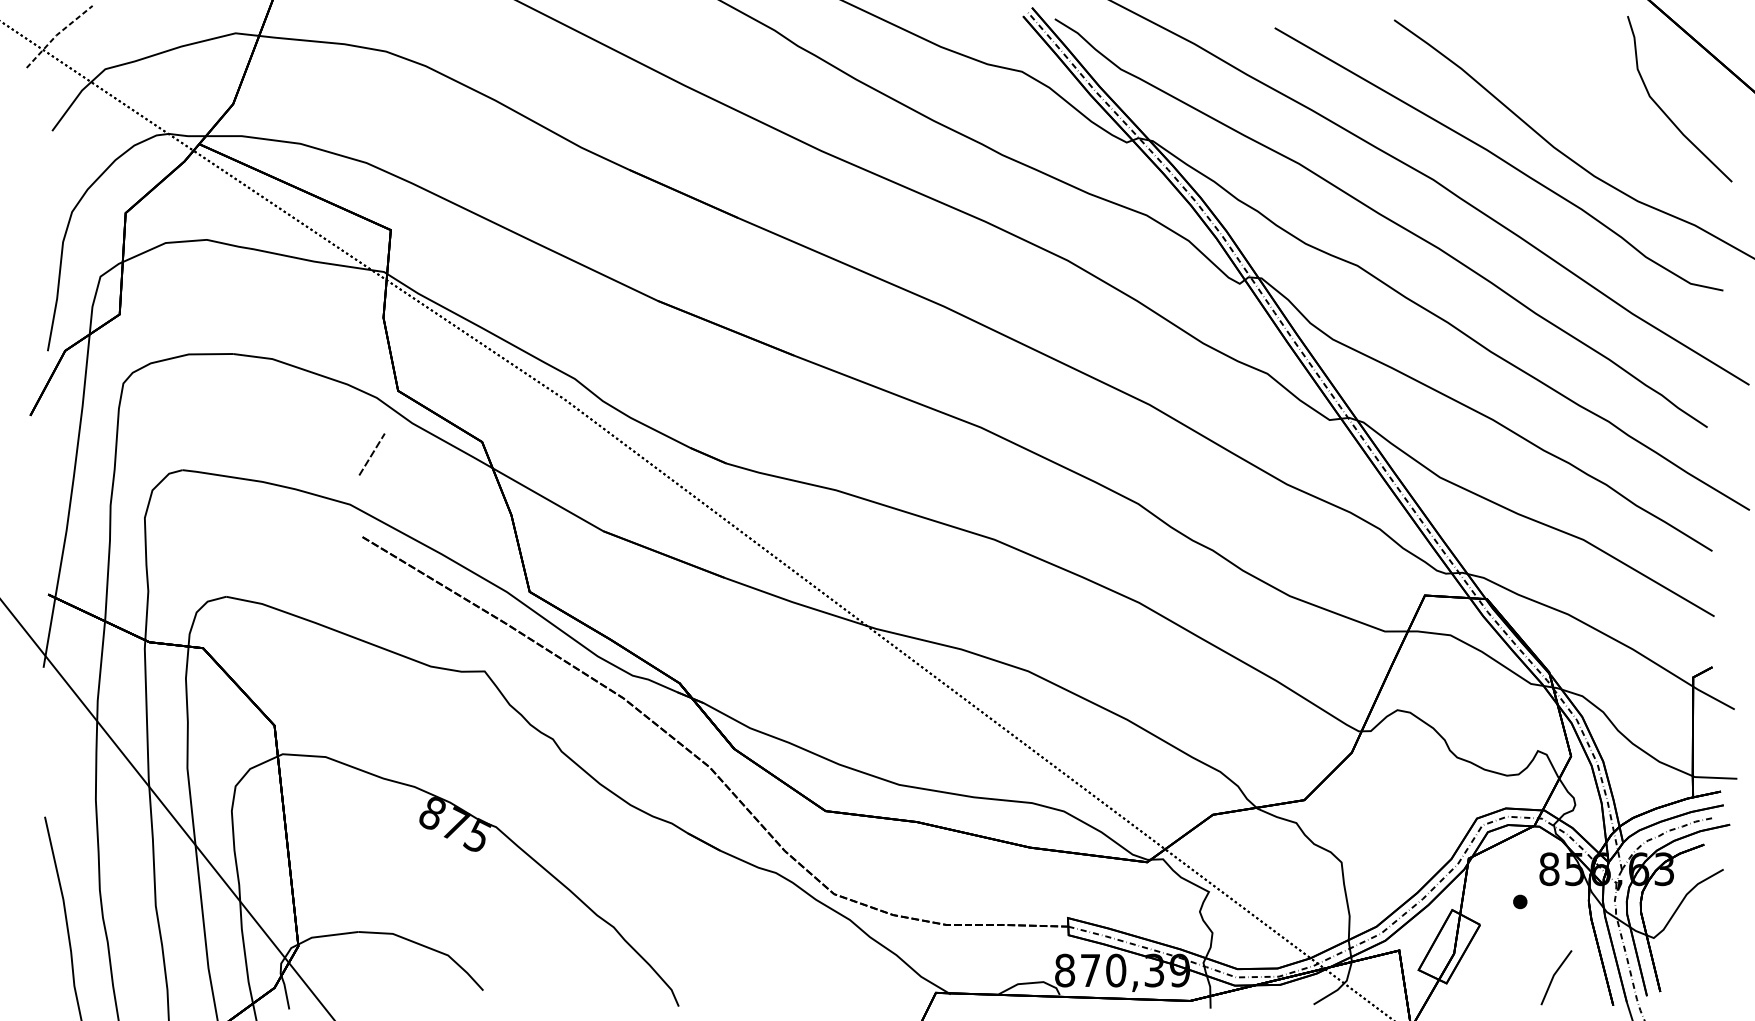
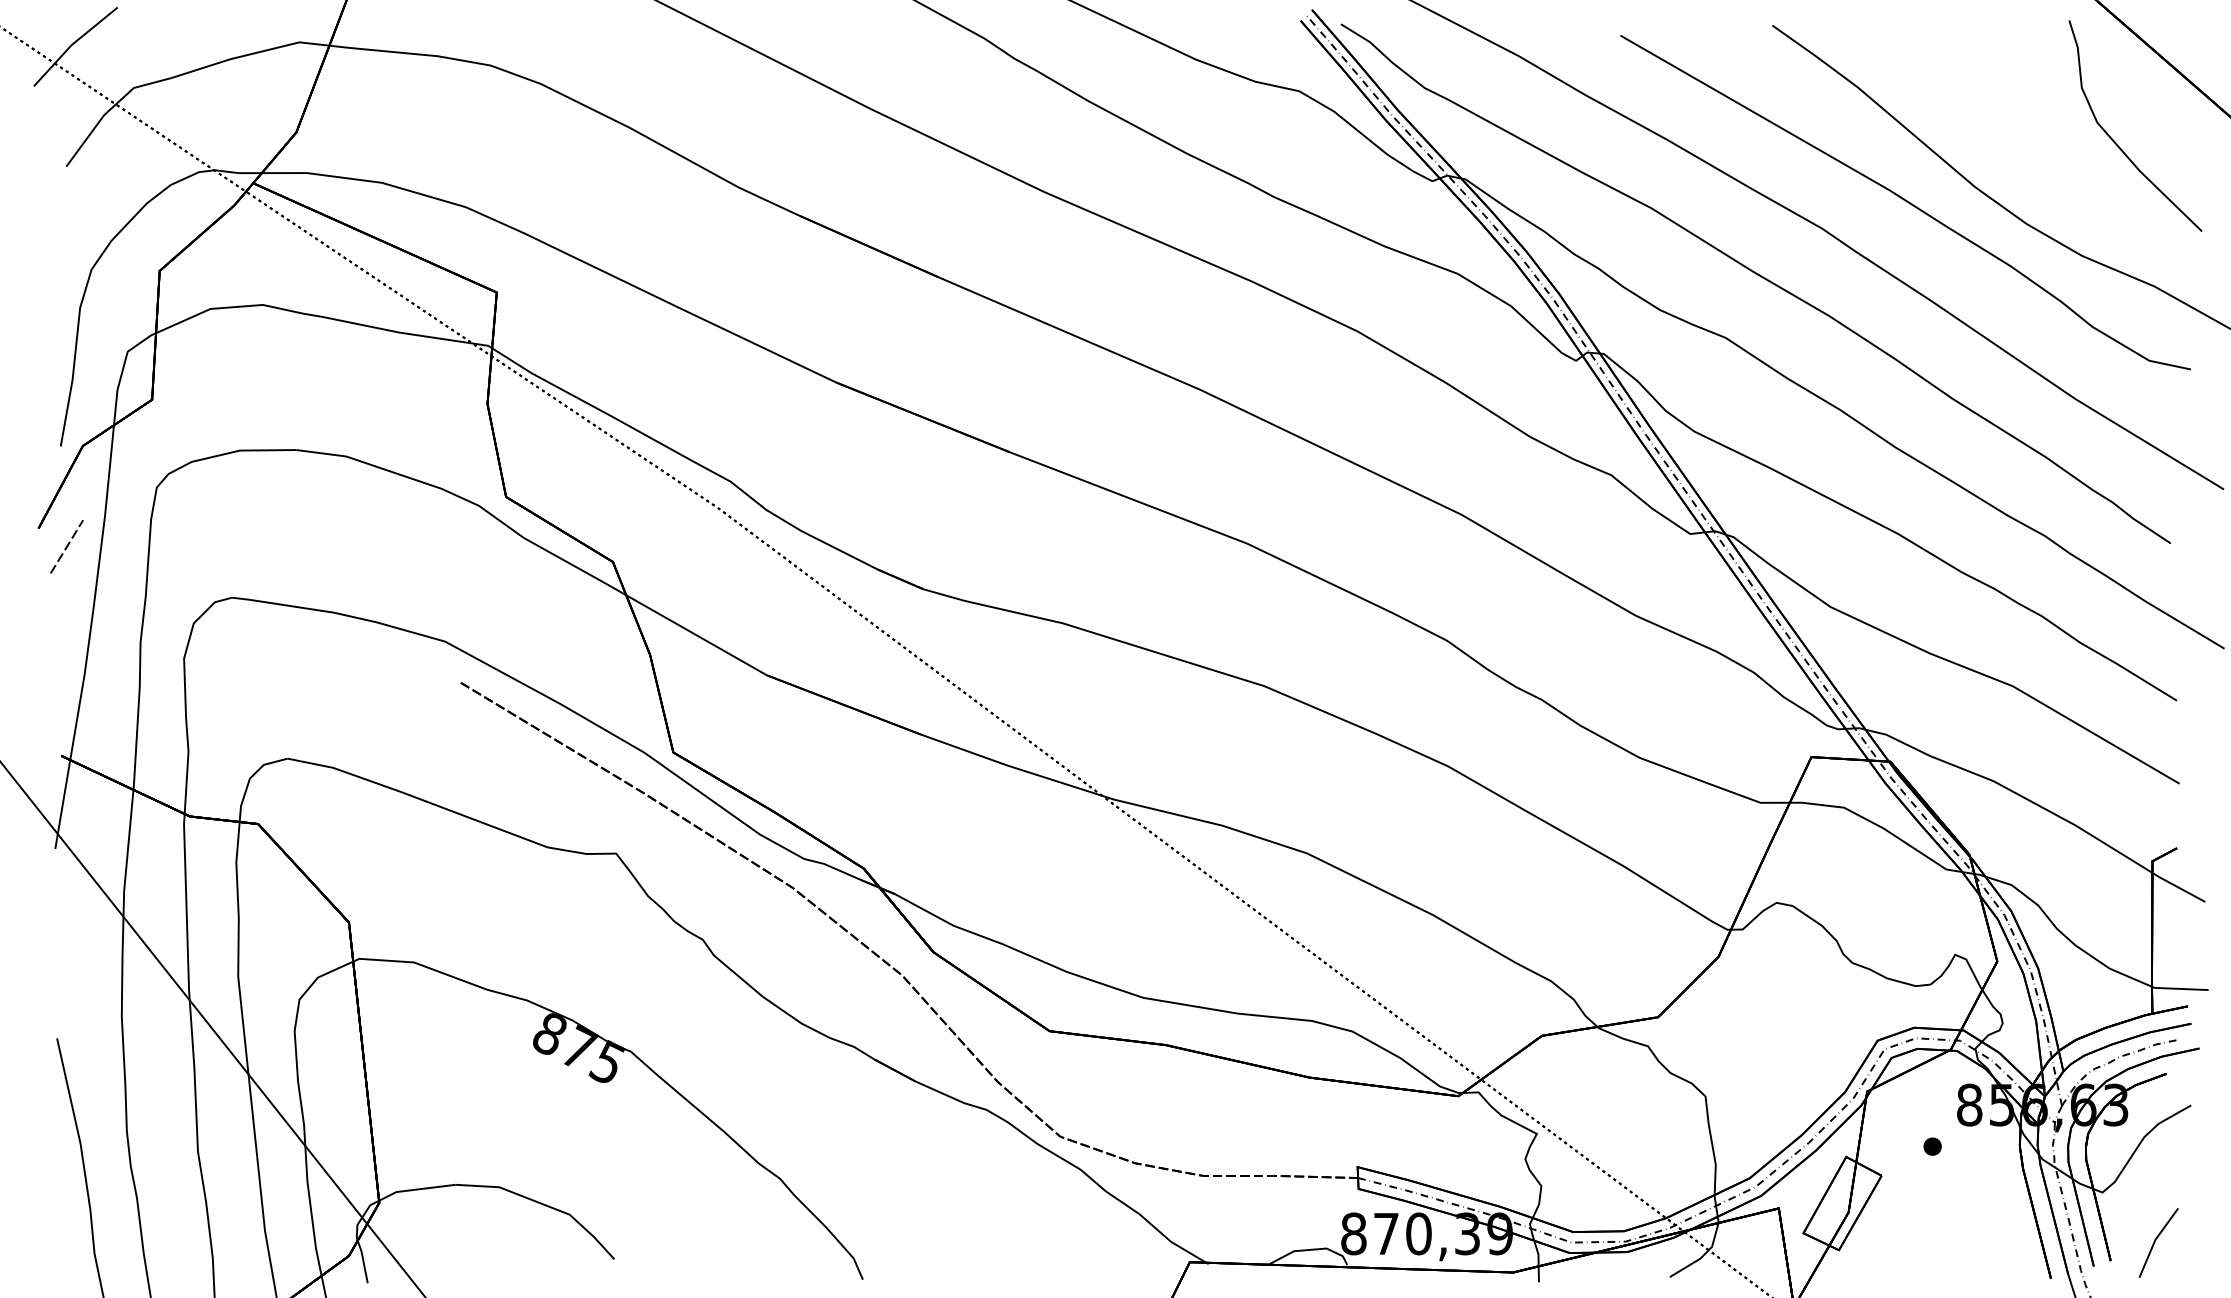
line: (57, 35) -> (72, 44), dashed -> solid
line: (371, 454) -> (66, 546), moved
line: (1554, 975) -> (2156, 1240), moved

